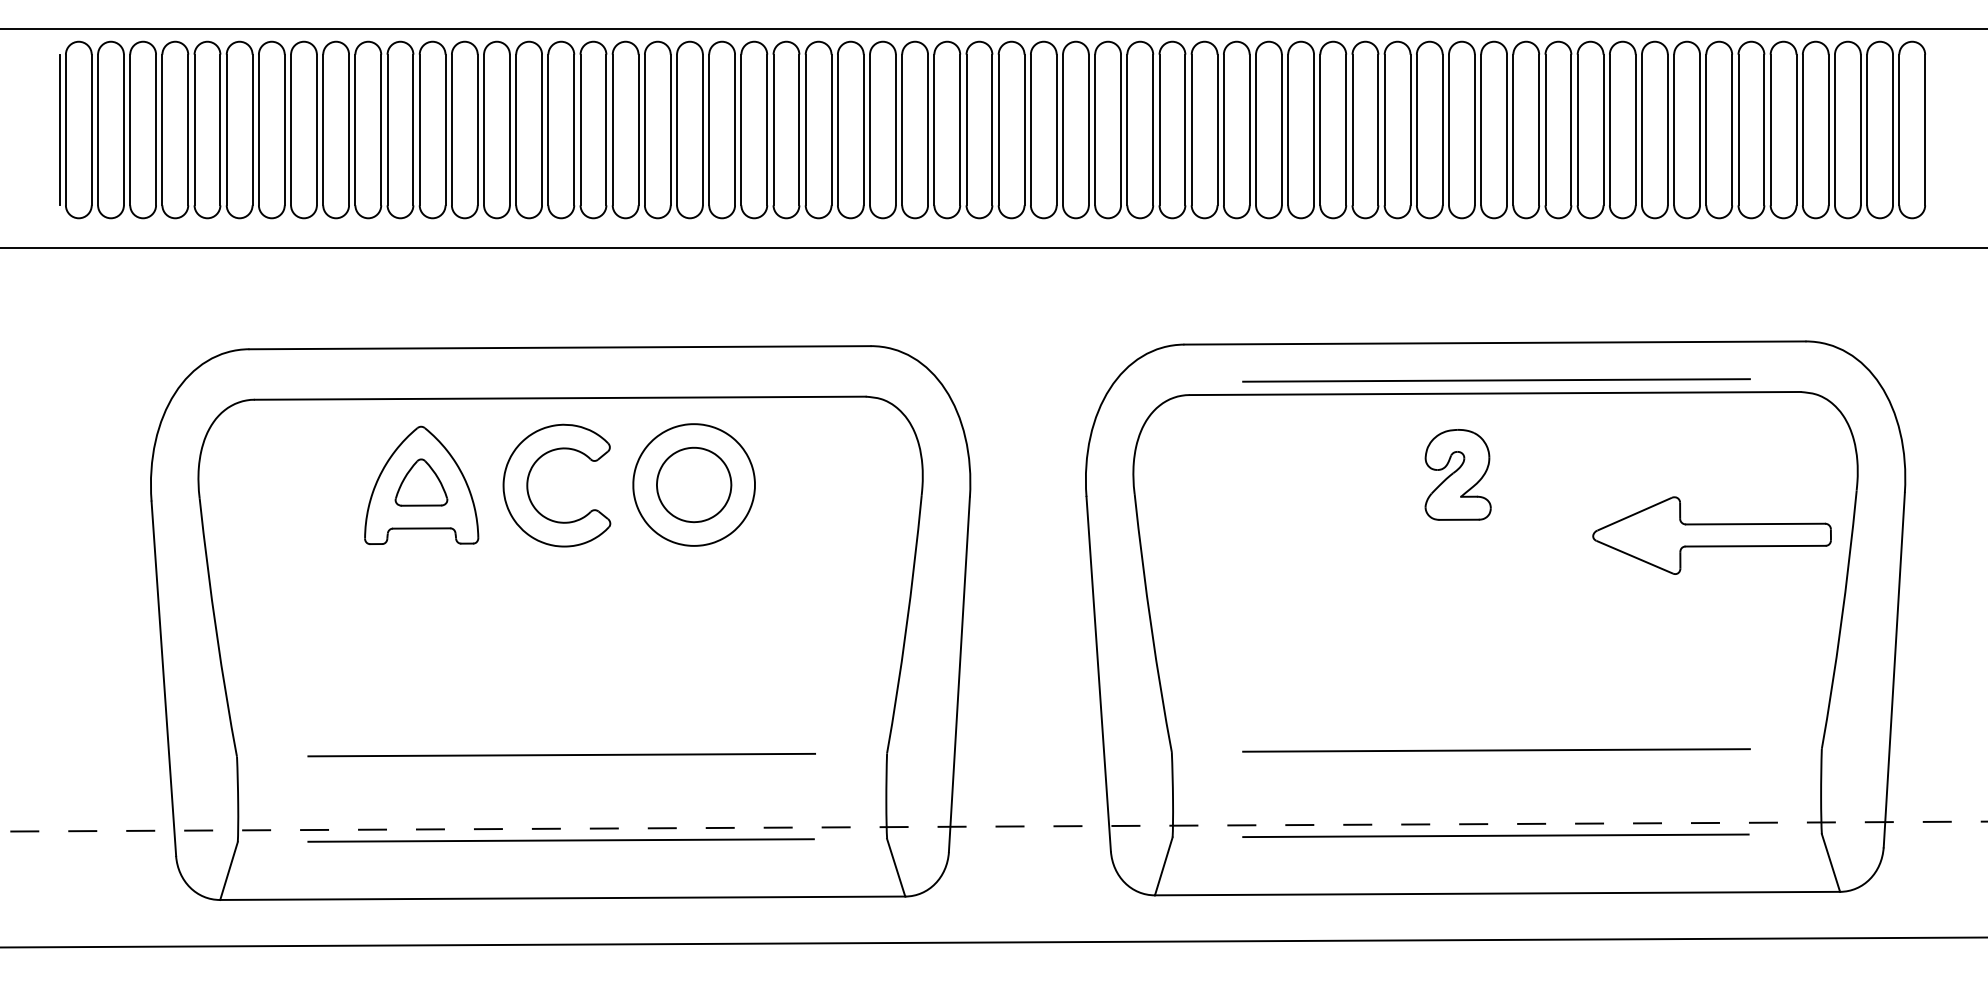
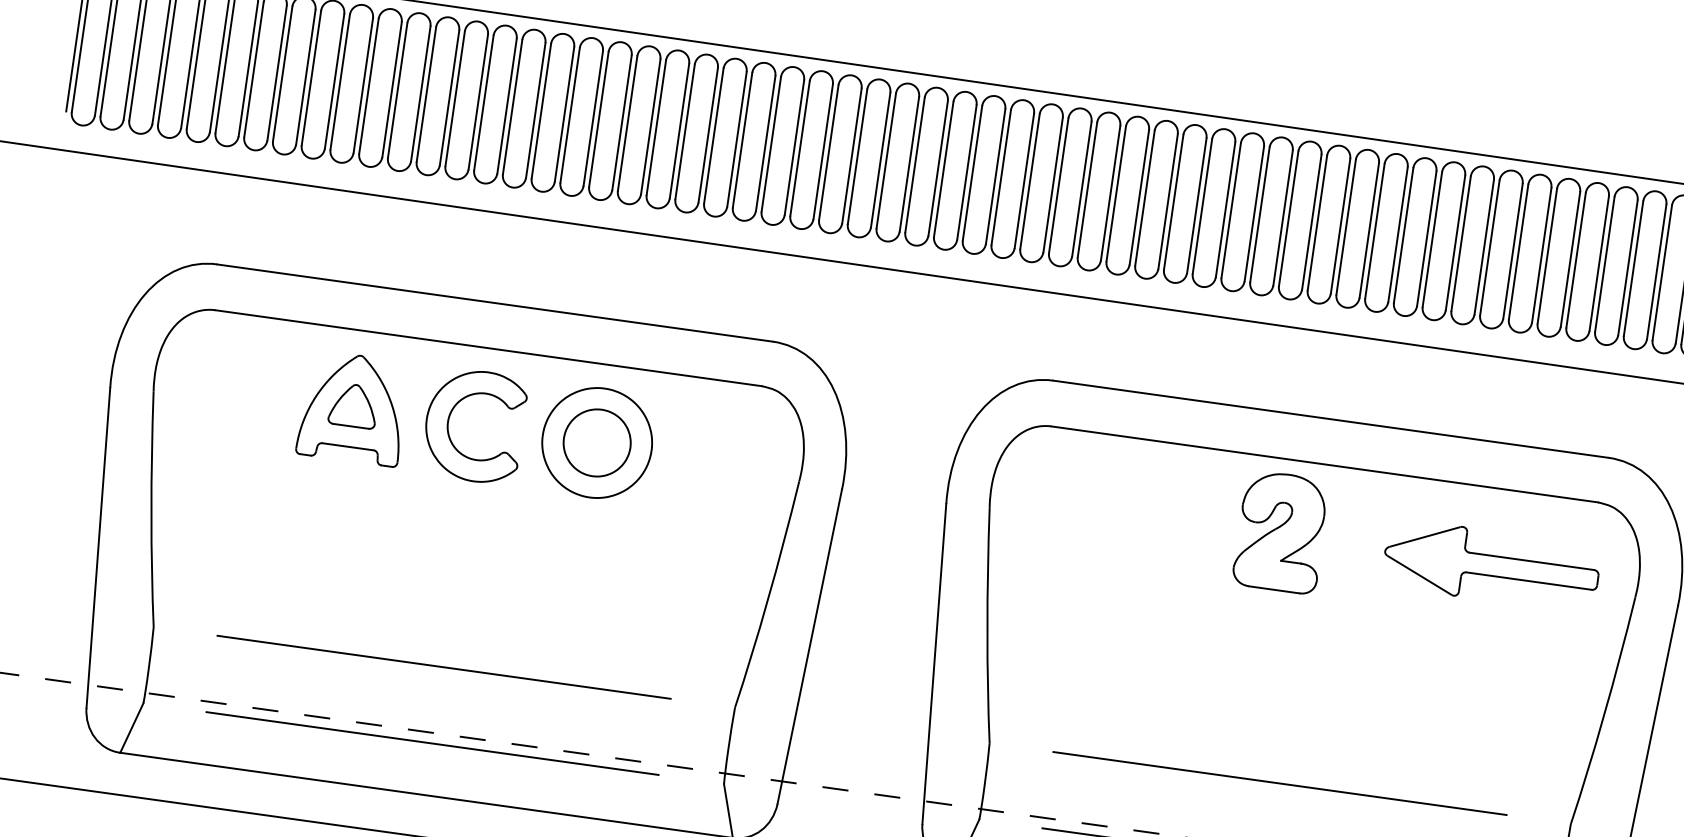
line: (1496, 380) -> (1327, 452), removed
part: (1457, 474) -> (1280, 531), size x1.43
part: (1711, 535) -> (1491, 565), moved

